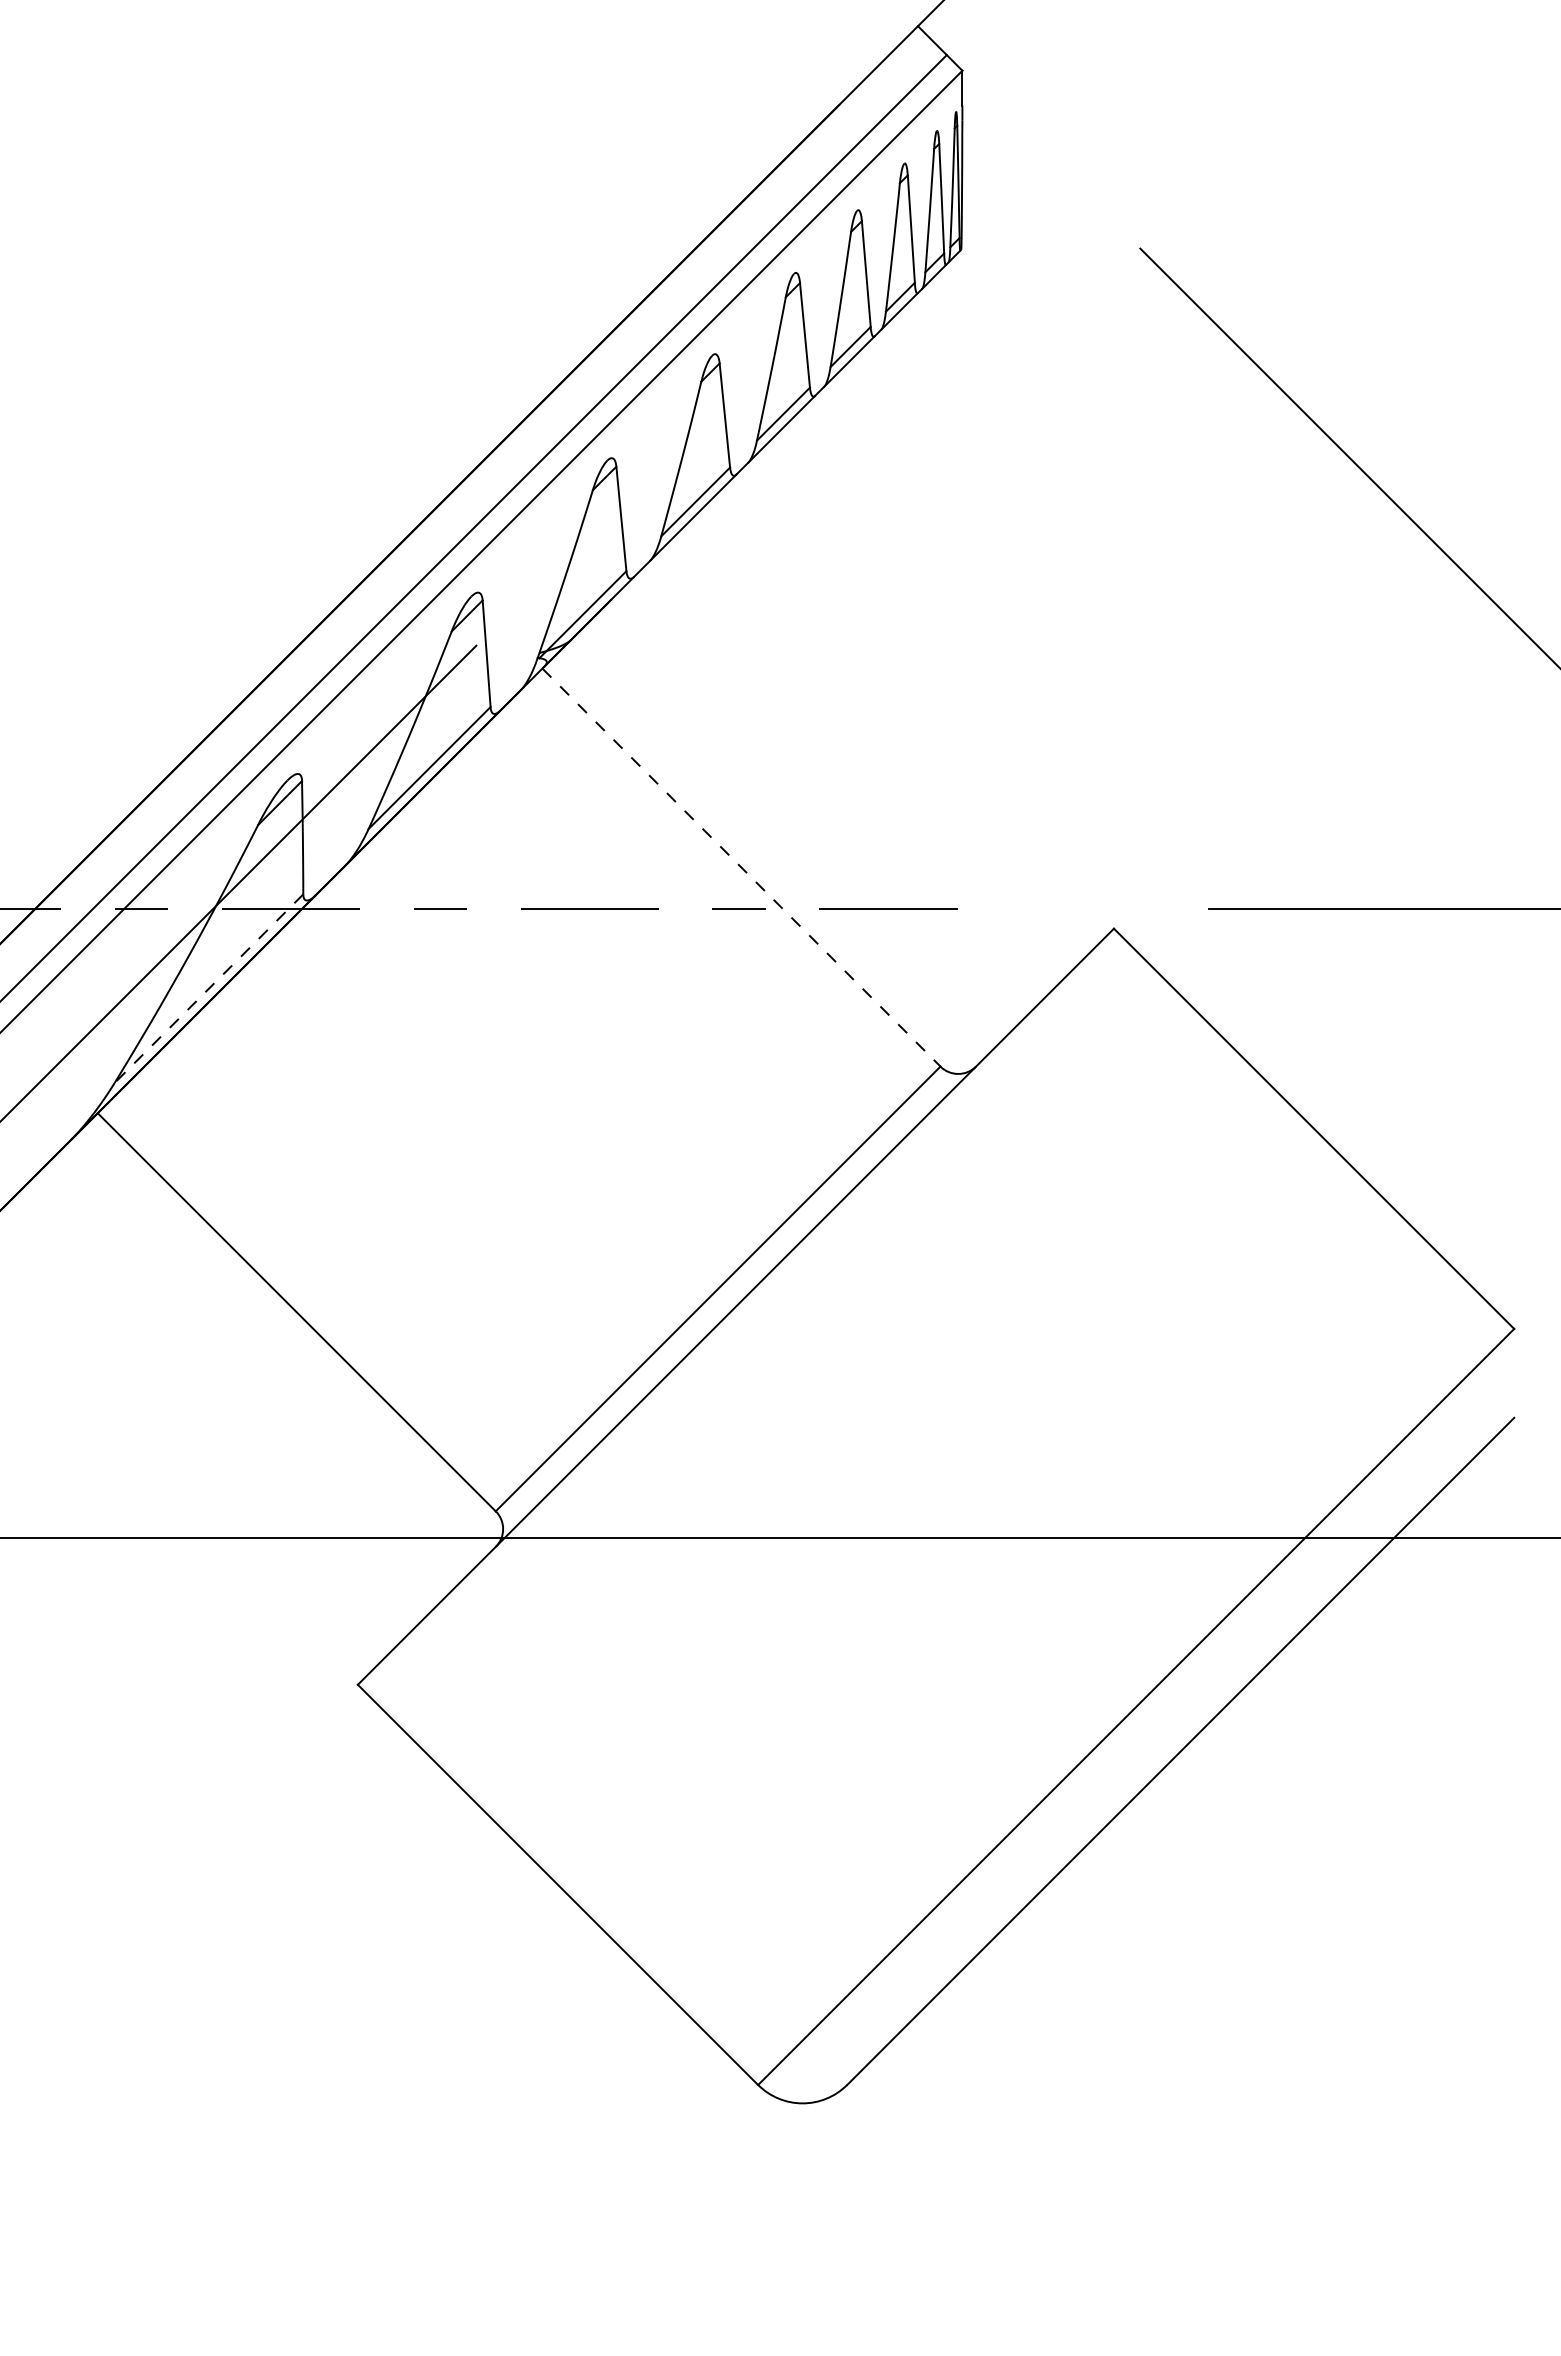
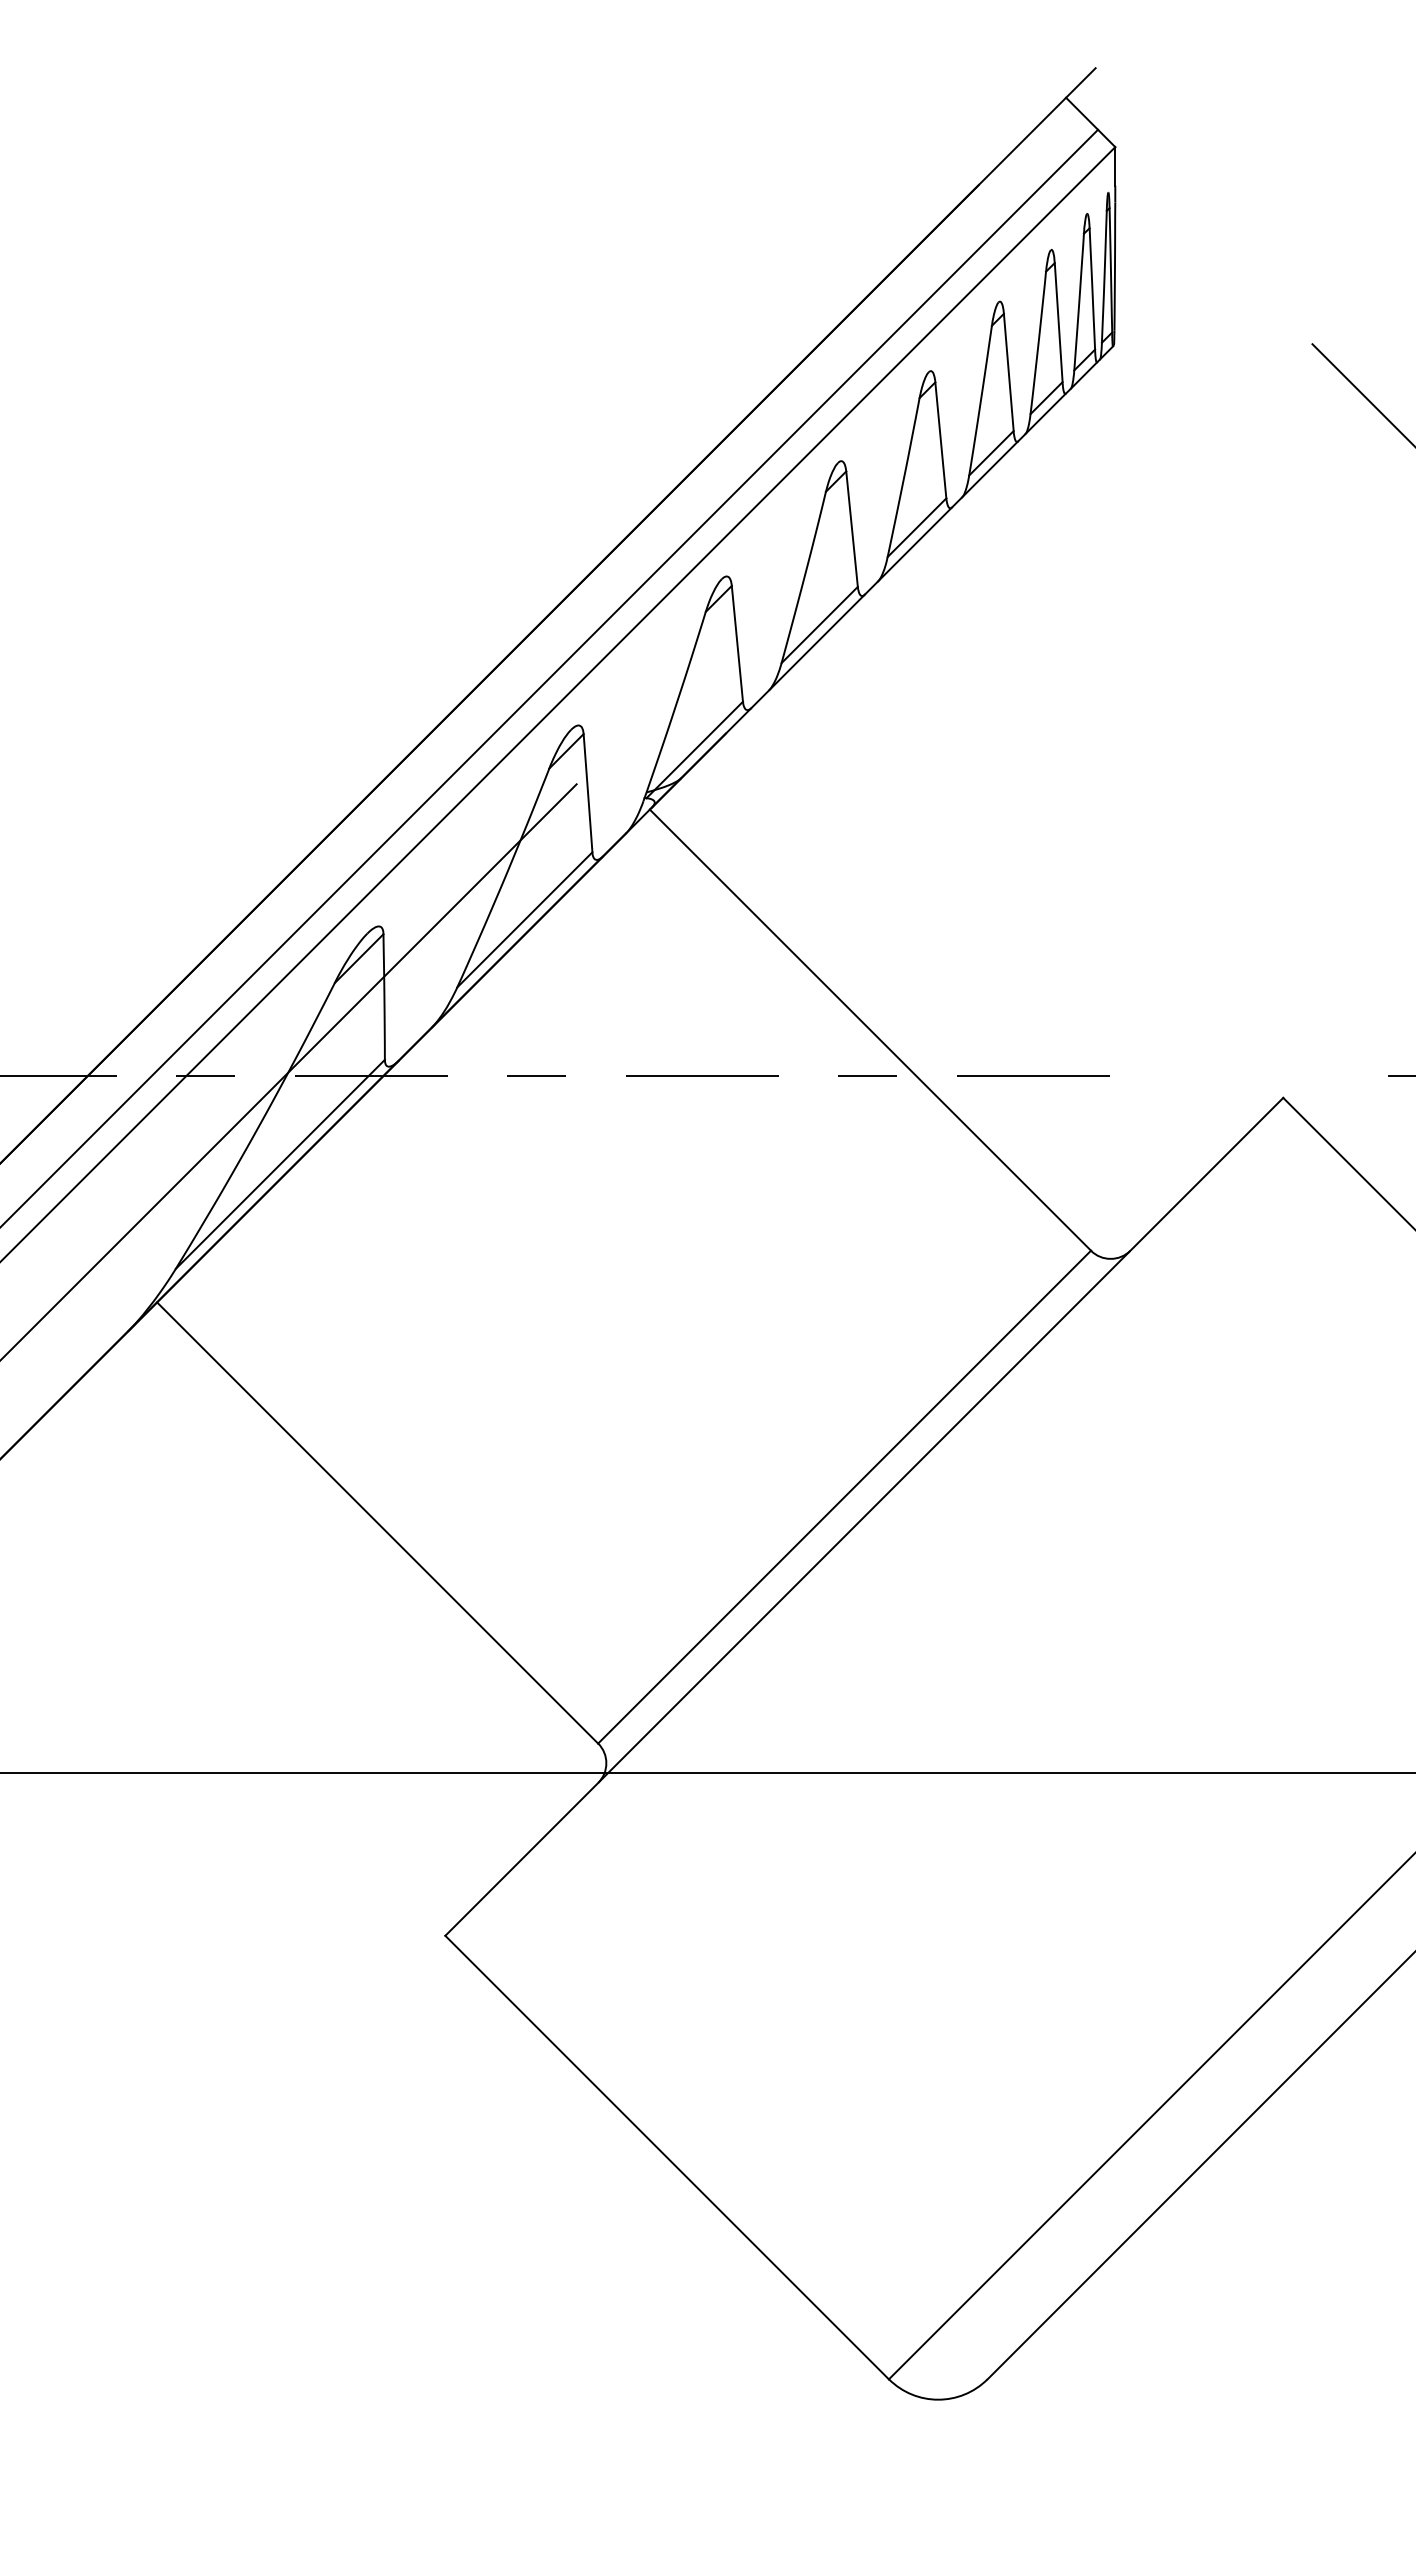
line: (741, 867) -> (870, 1030), dashed -> solid
line: (208, 989) -> (279, 1165), dashed -> solid

